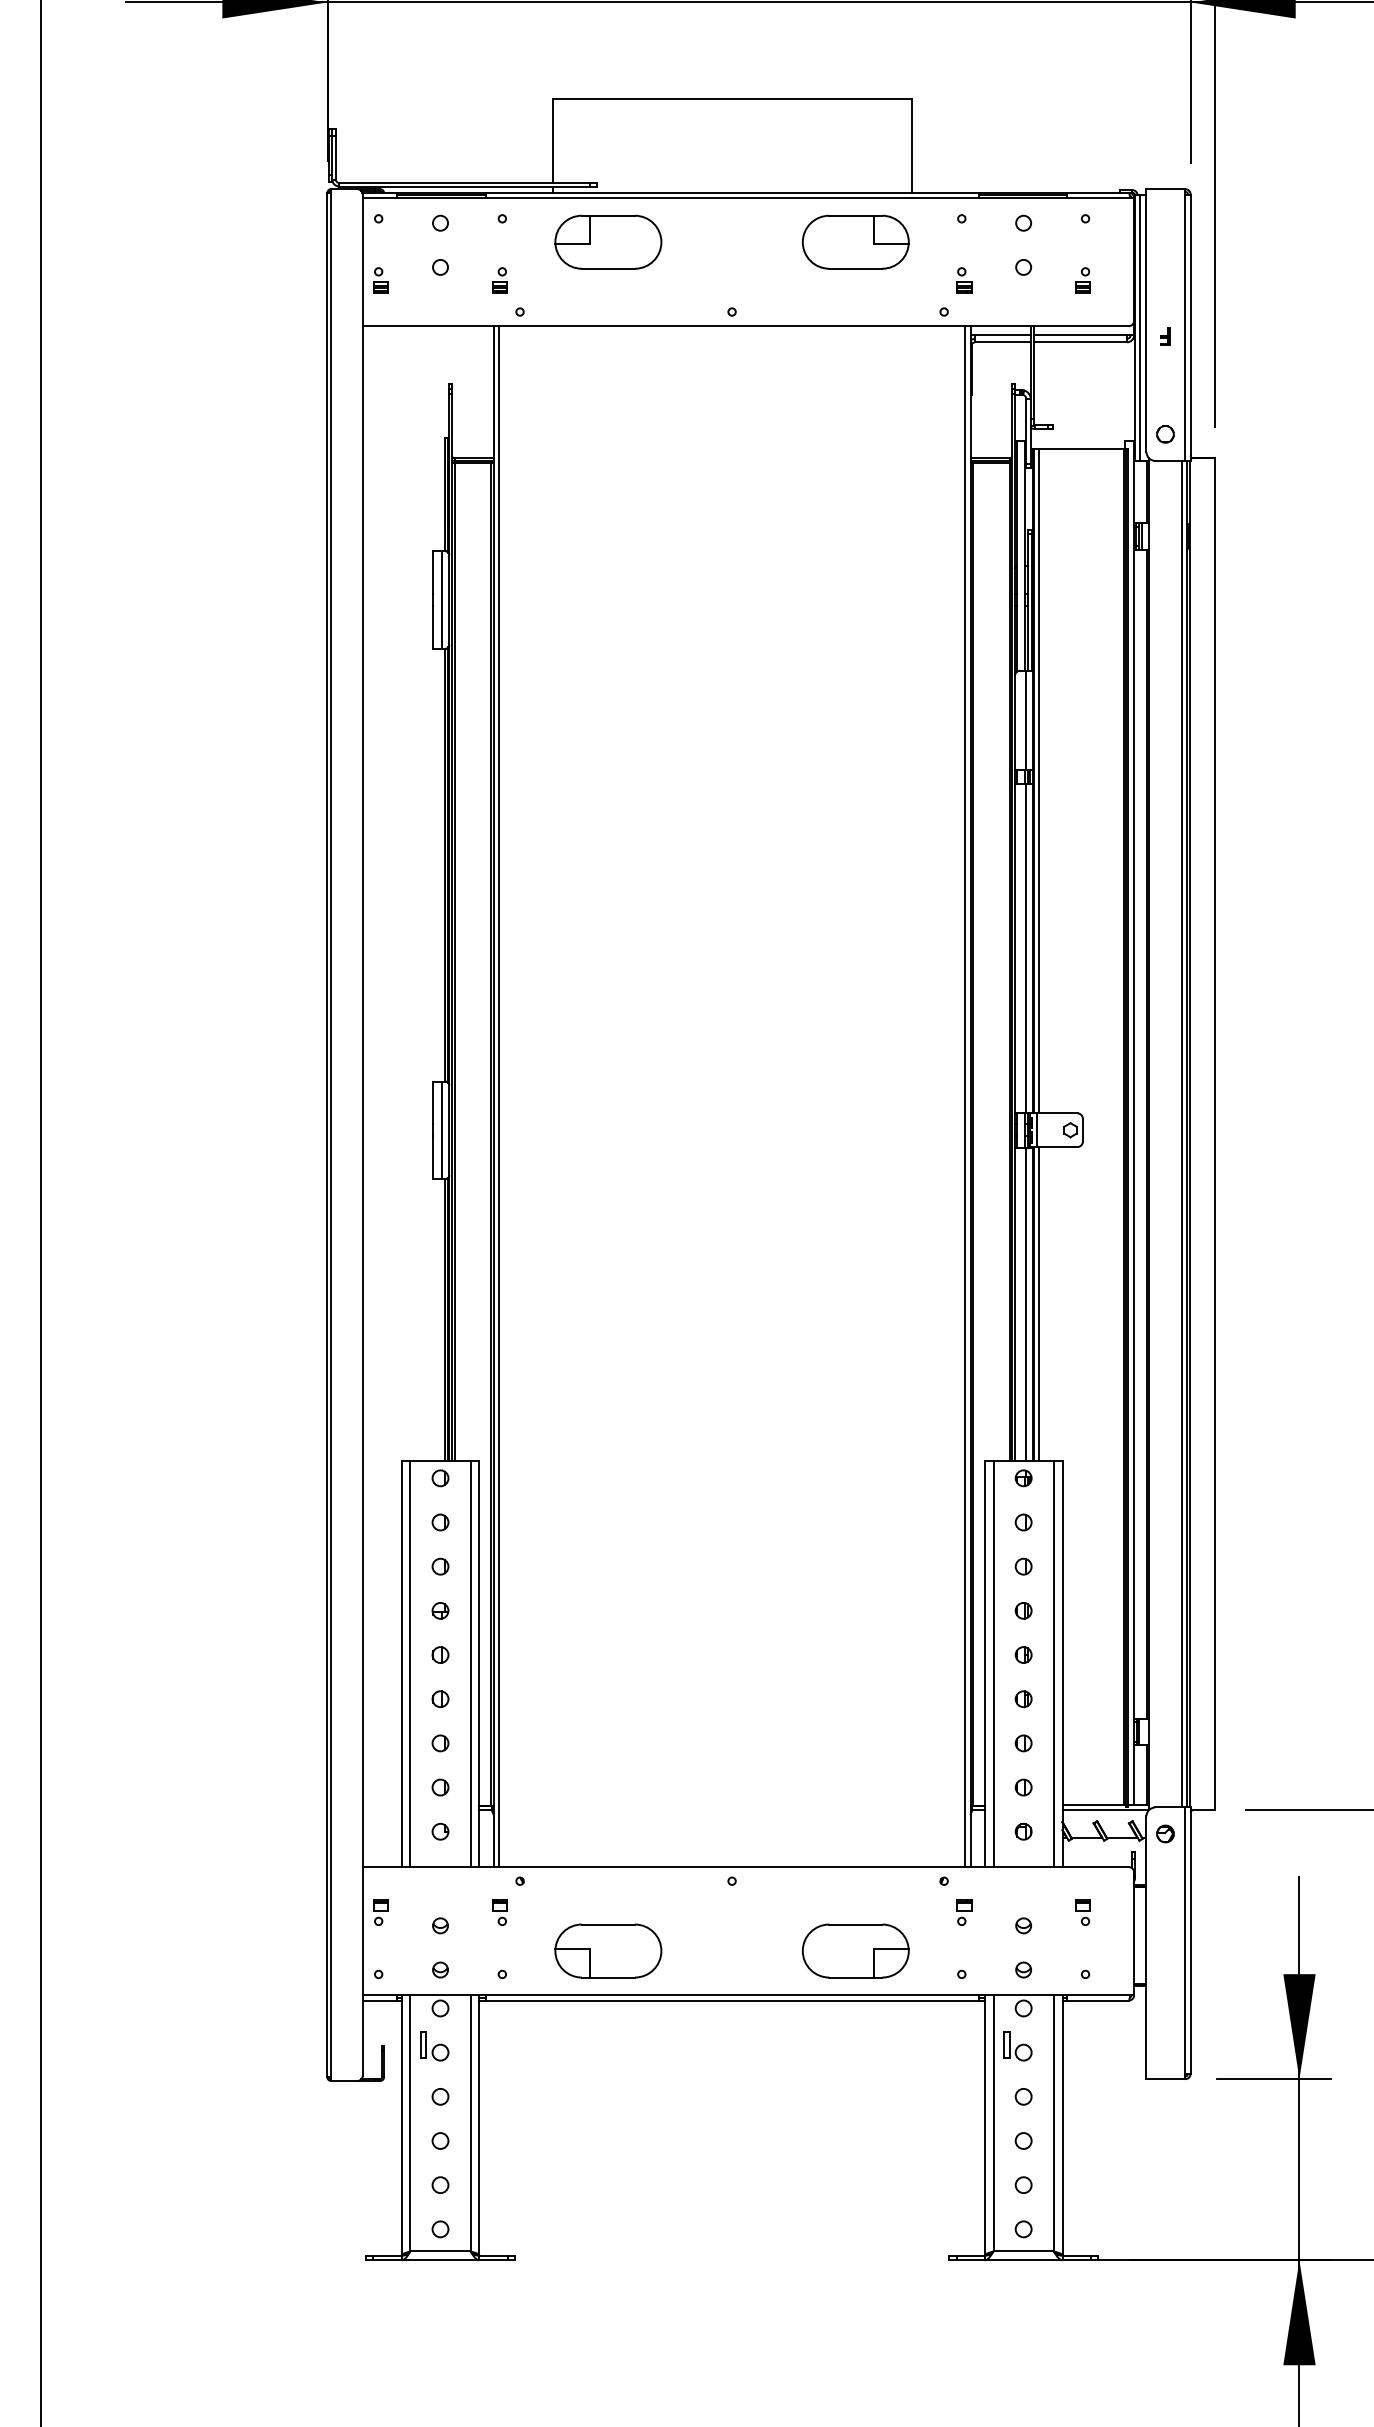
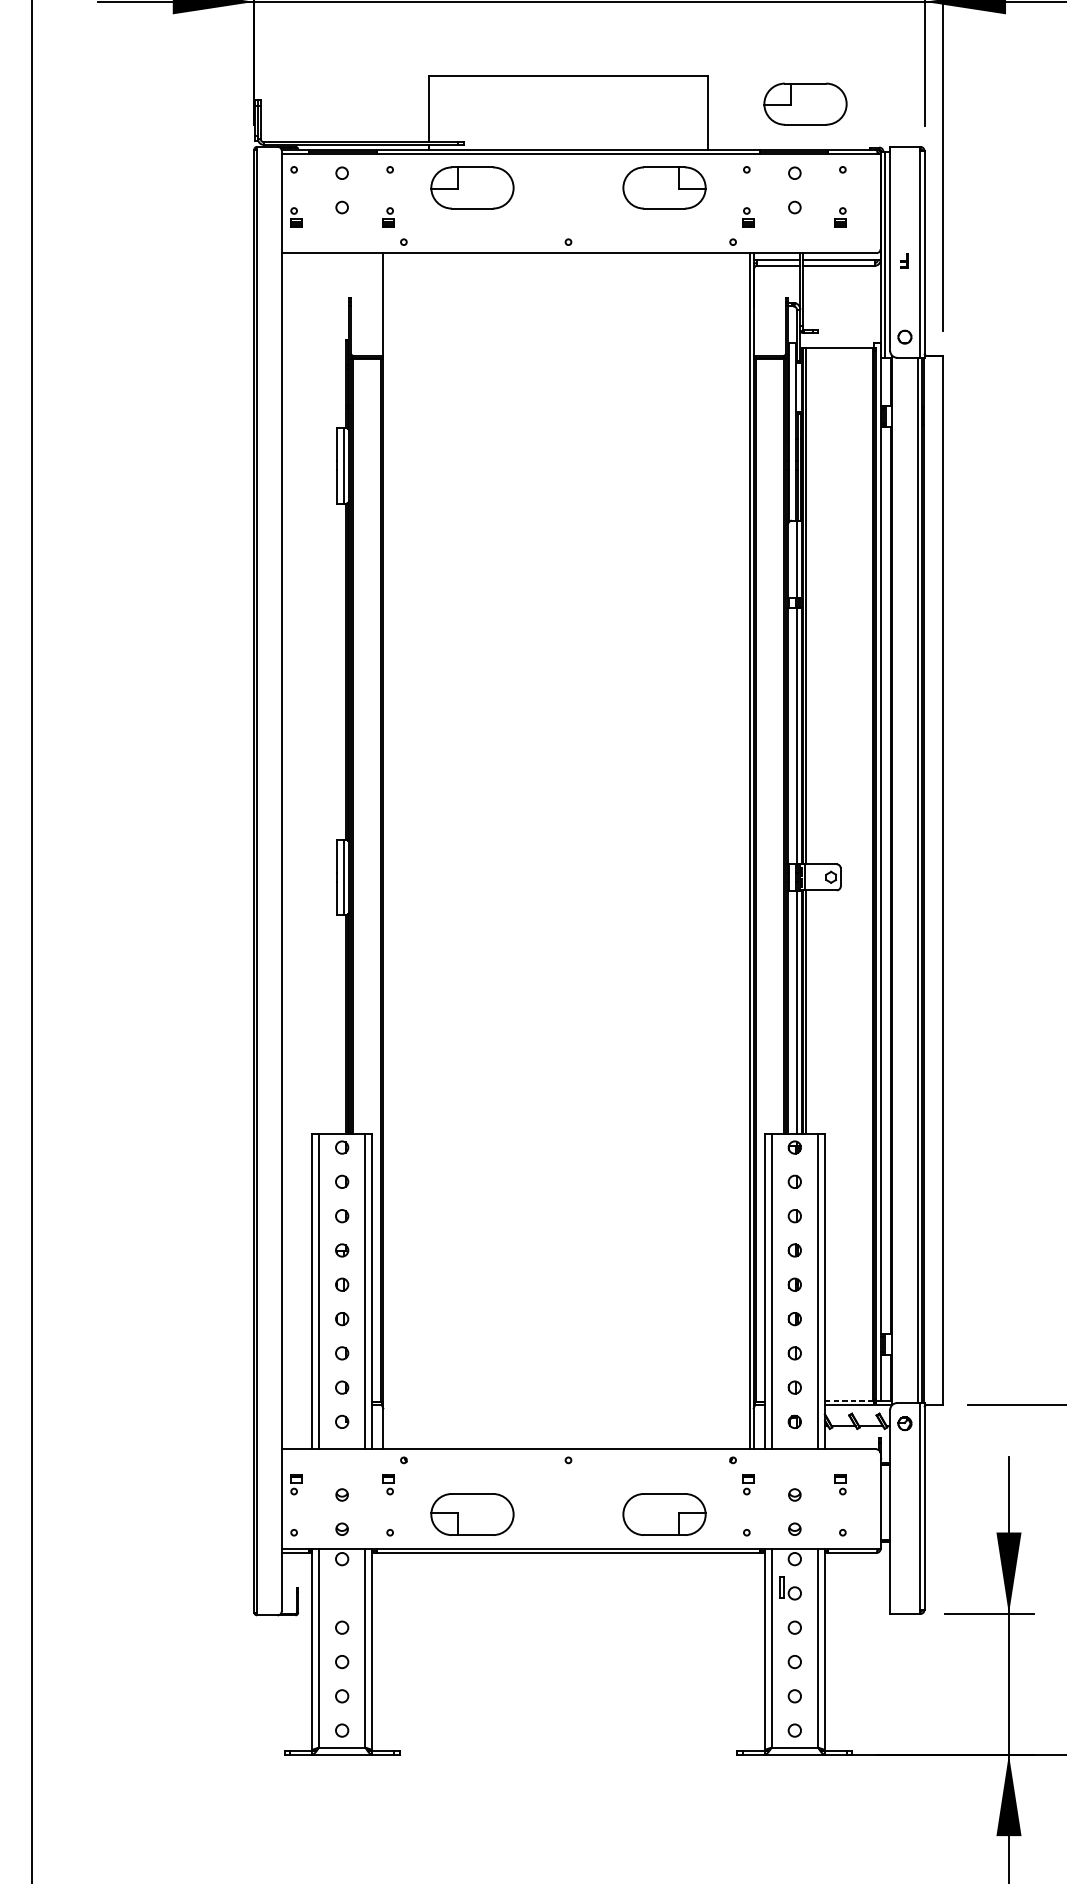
part: (1037, 133) -> (805, 103), added
line: (498, 1096) -> (387, 851), removed
line: (1094, 1804) -> (849, 1400), solid -> dashed
part: (434, 2046) -> (337, 1588), removed

